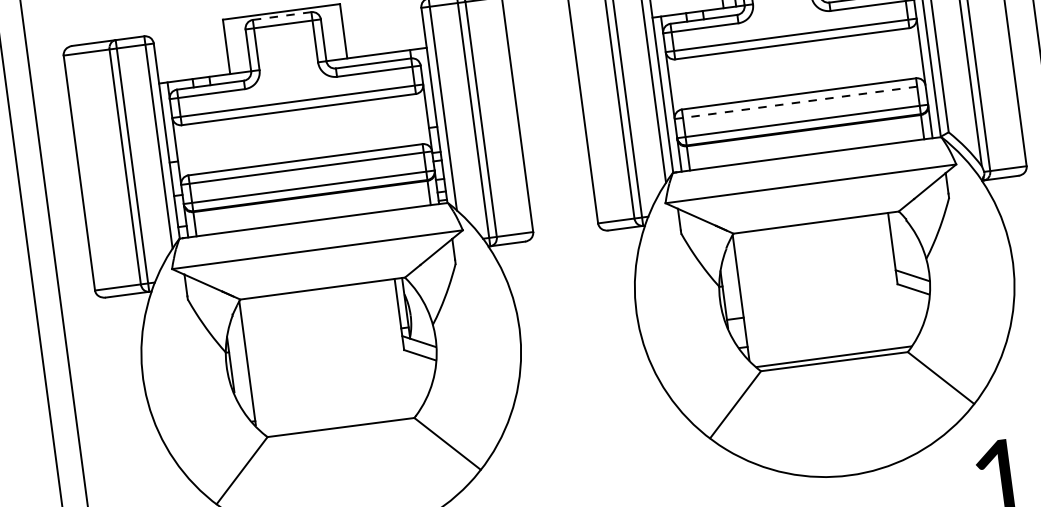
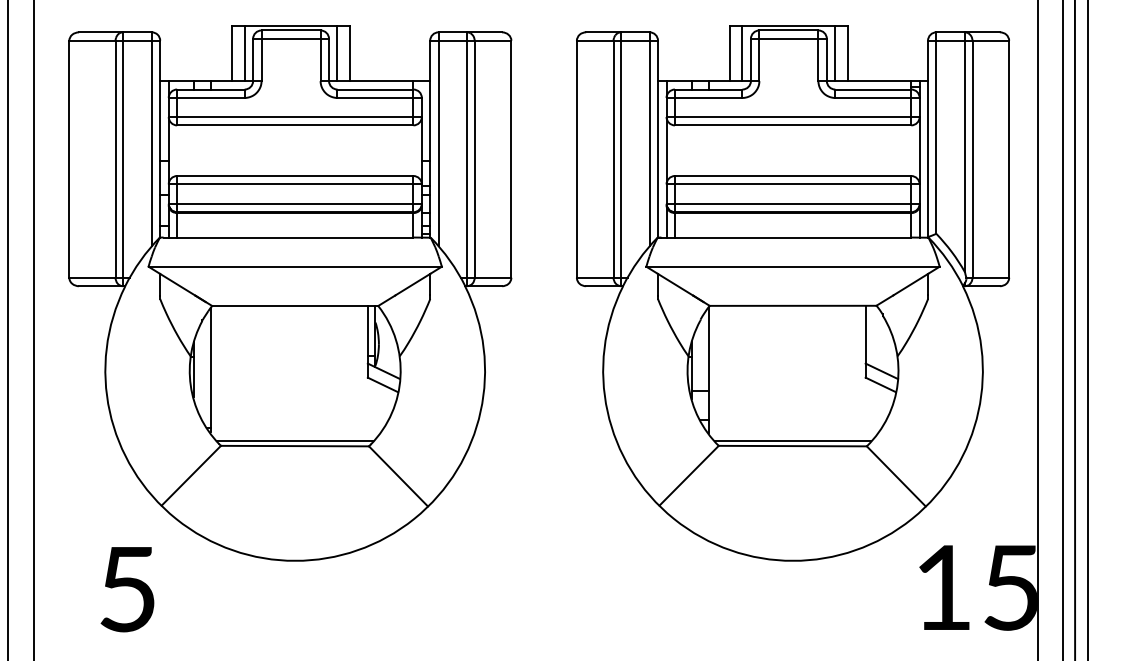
line: (282, 16) -> (291, 30), dashed -> solid
line: (331, 32) -> (337, 53), added
line: (239, 45) -> (244, 53), added
line: (800, 102) -> (793, 184), dashed -> solid
line: (340, 422) -> (295, 441), added

